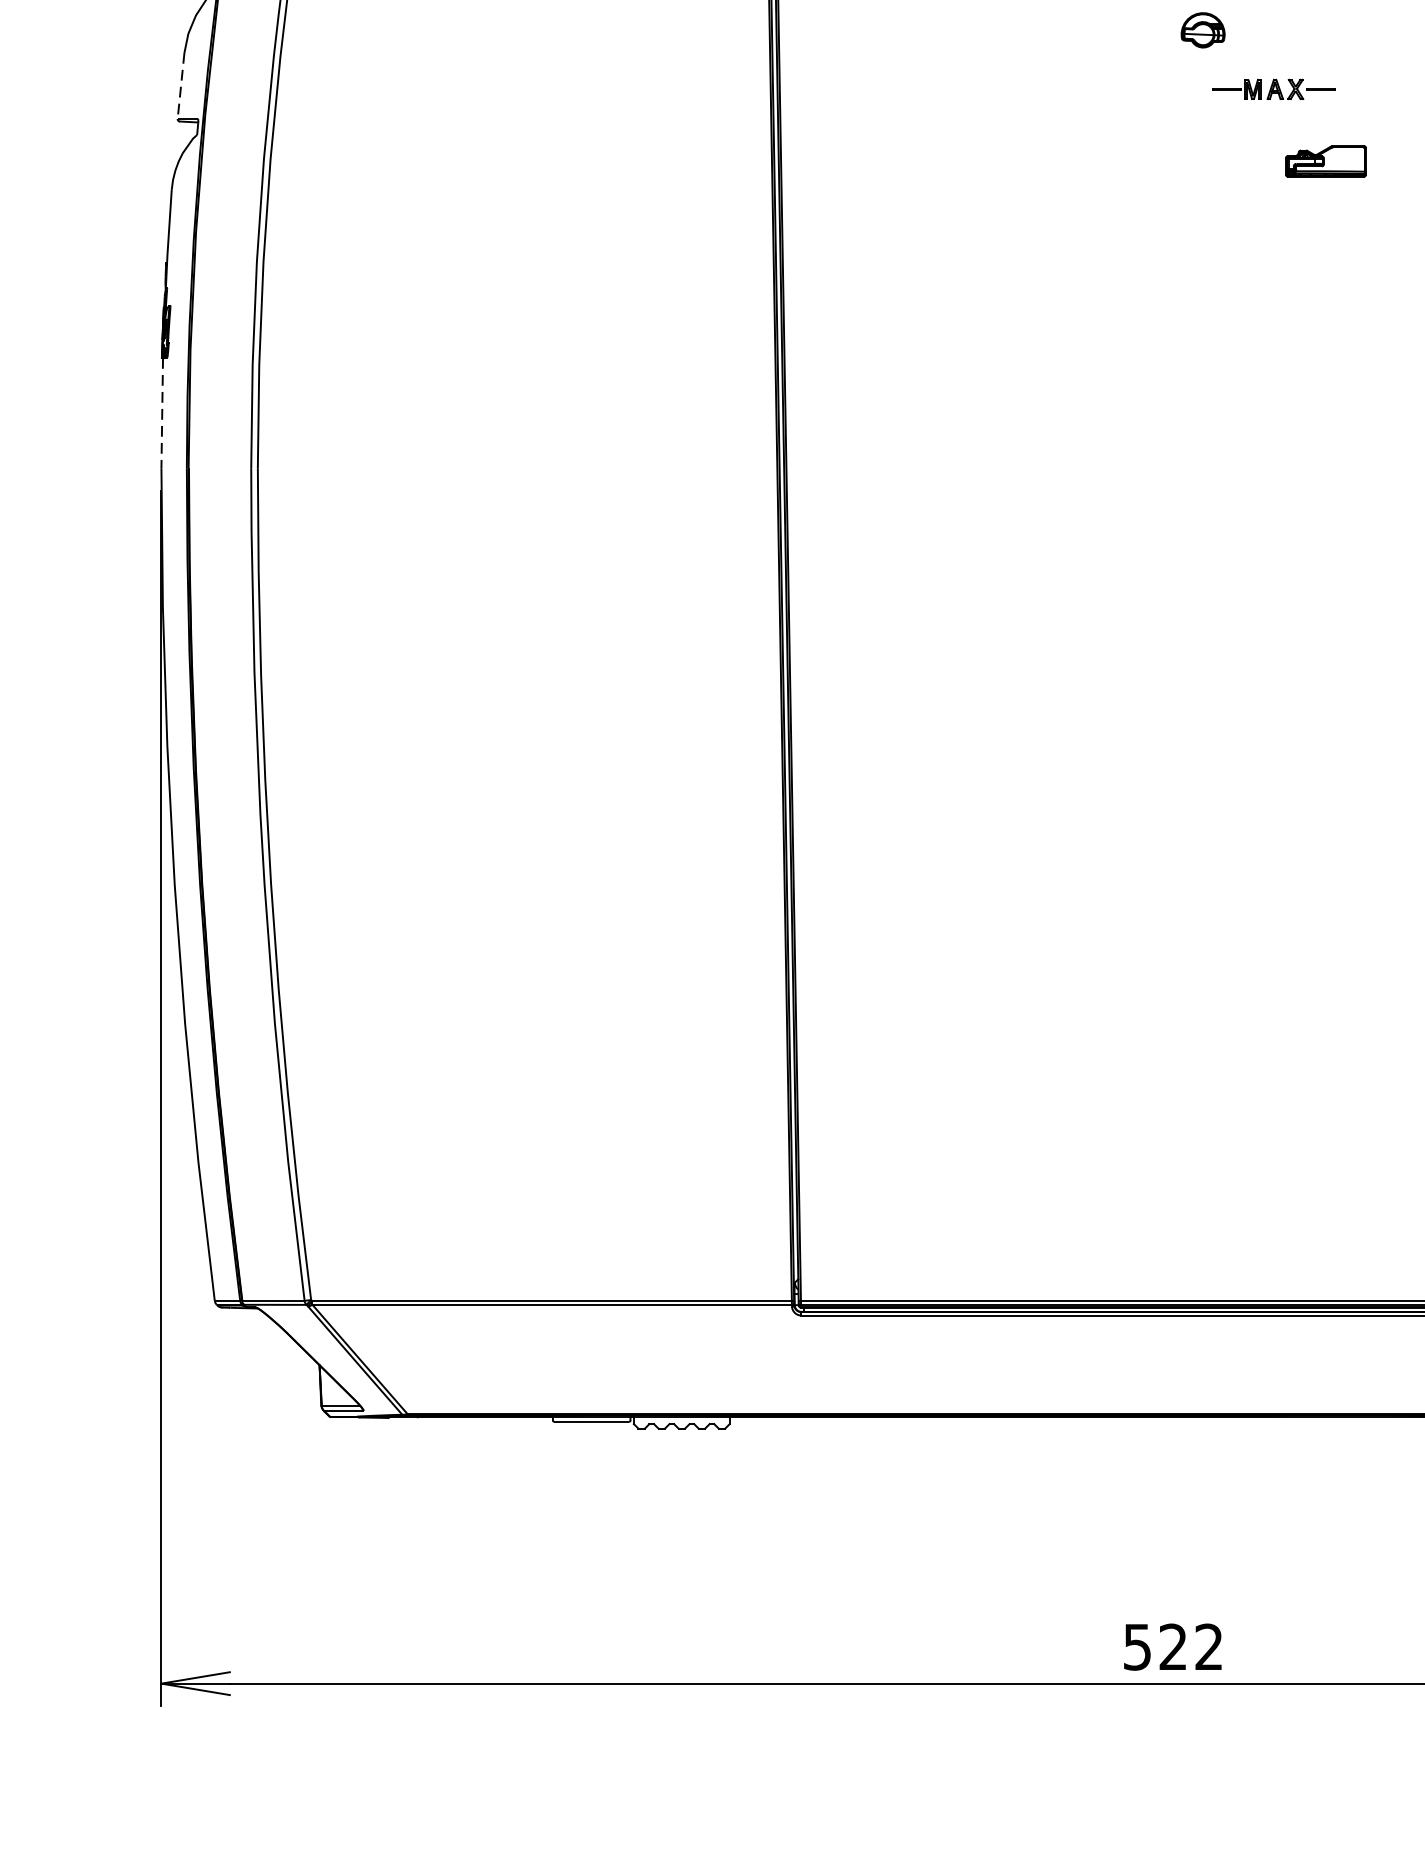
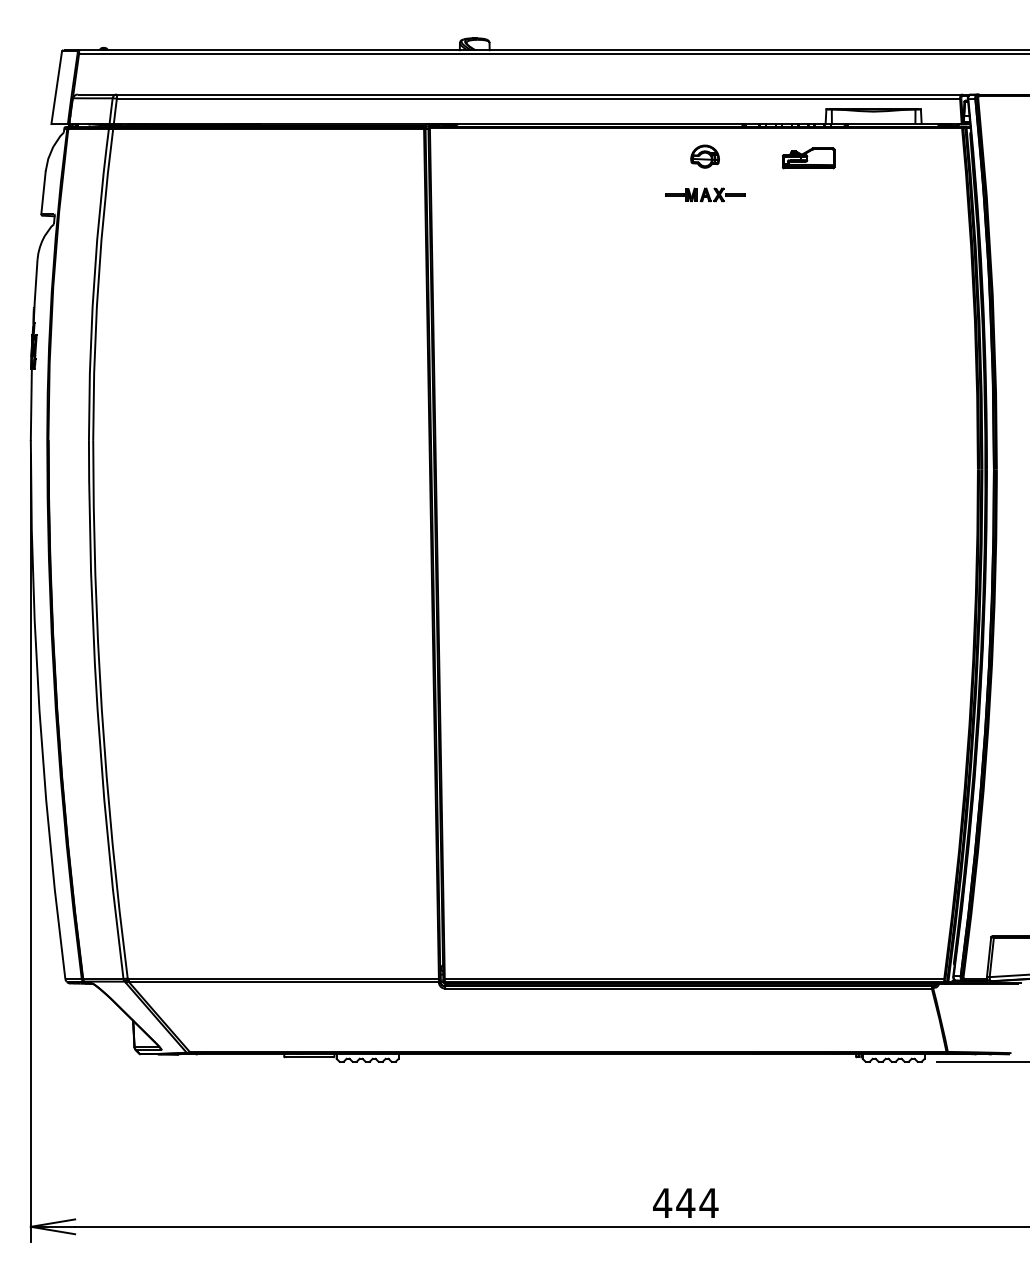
line: (181, 87) -> (43, 193), dashed -> solid
part: (1274, 88) -> (705, 194), moved
part: (1325, 161) -> (808, 158), moved
line: (162, 413) -> (31, 404), dashed -> solid
text: (1172, 1647) -> (685, 1203), 522 -> 444

